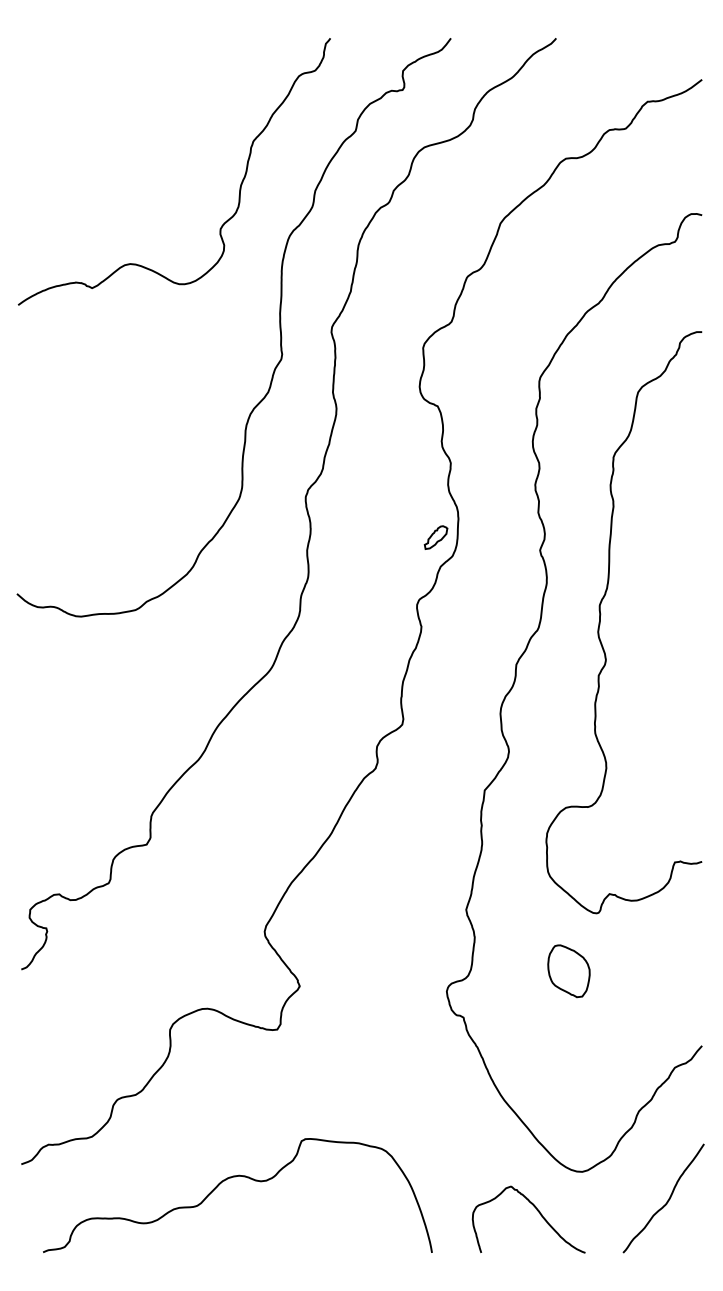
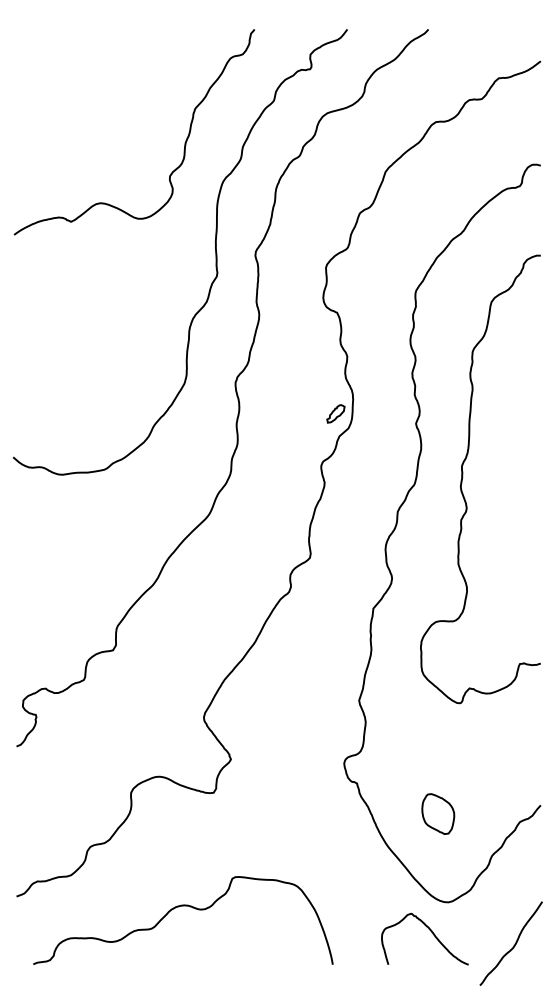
part: (568, 971) -> (437, 814), moved
curve: (666, 1201) -> (513, 945), moved
curve: (536, 1210) -> (430, 932), moved

